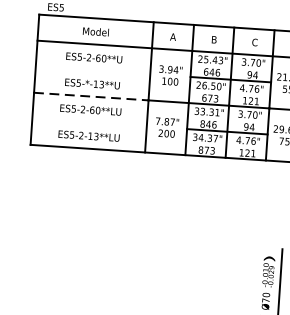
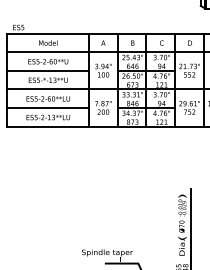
line: (92, 70) -> (47, 70), added
line: (91, 96) -> (48, 89), dashed -> solid
line: (88, 122) -> (47, 107), added

